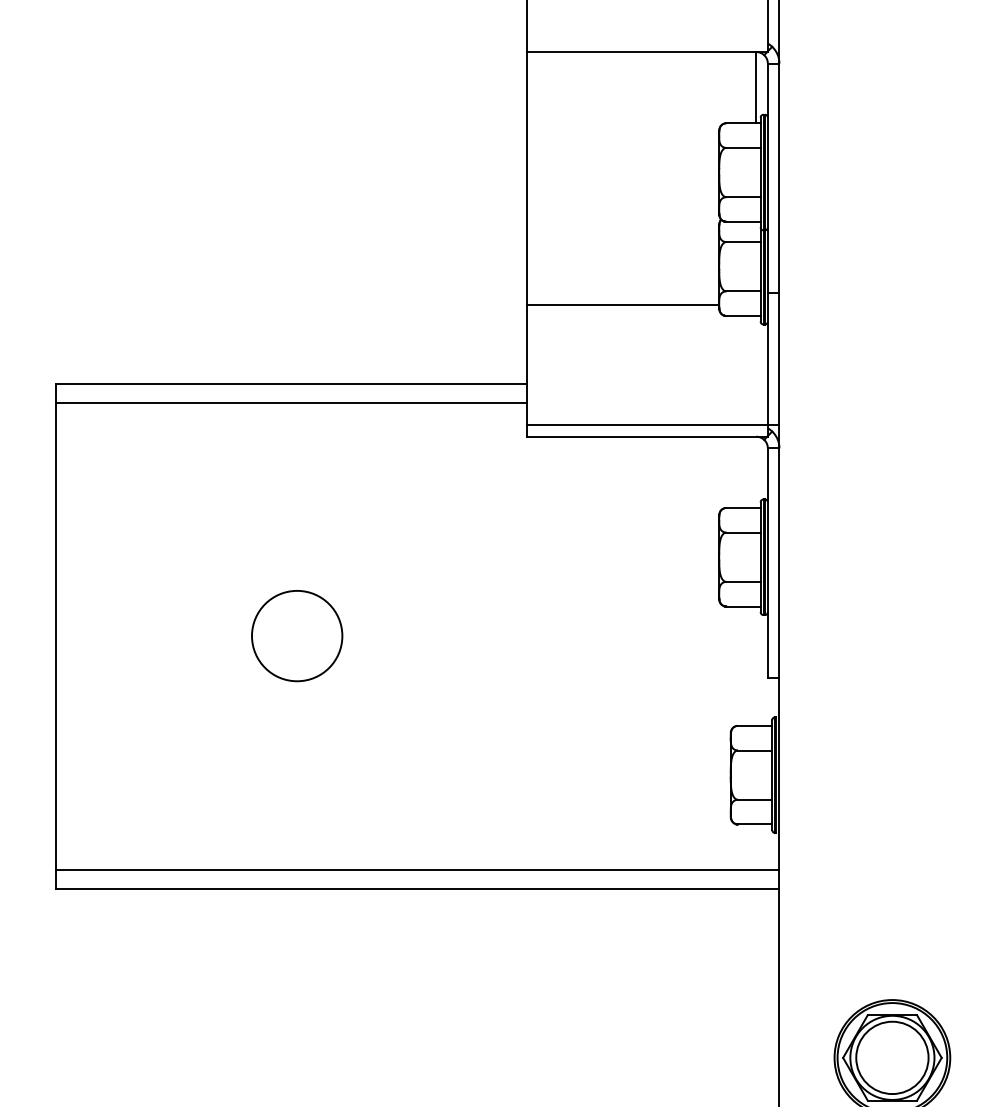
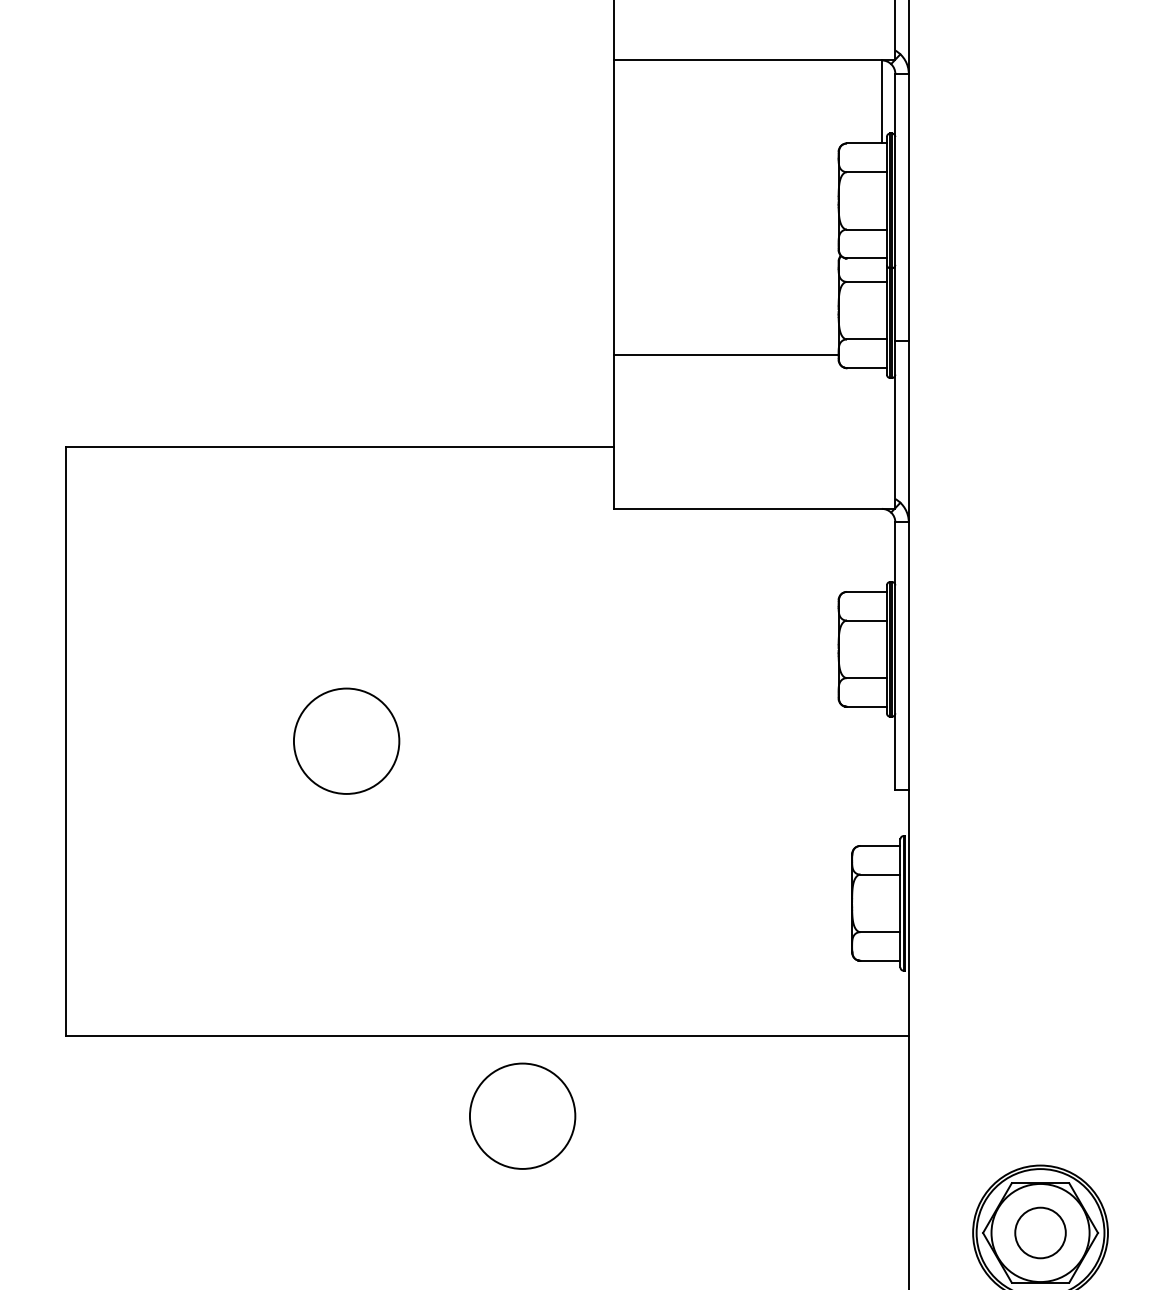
line: (291, 402) -> (339, 469), removed
line: (653, 425) -> (761, 495), removed
line: (417, 869) -> (486, 1013), removed
circle: (448, 957) -> (522, 1115), added
circle: (892, 1057) -> (1040, 1232), size x0.6

